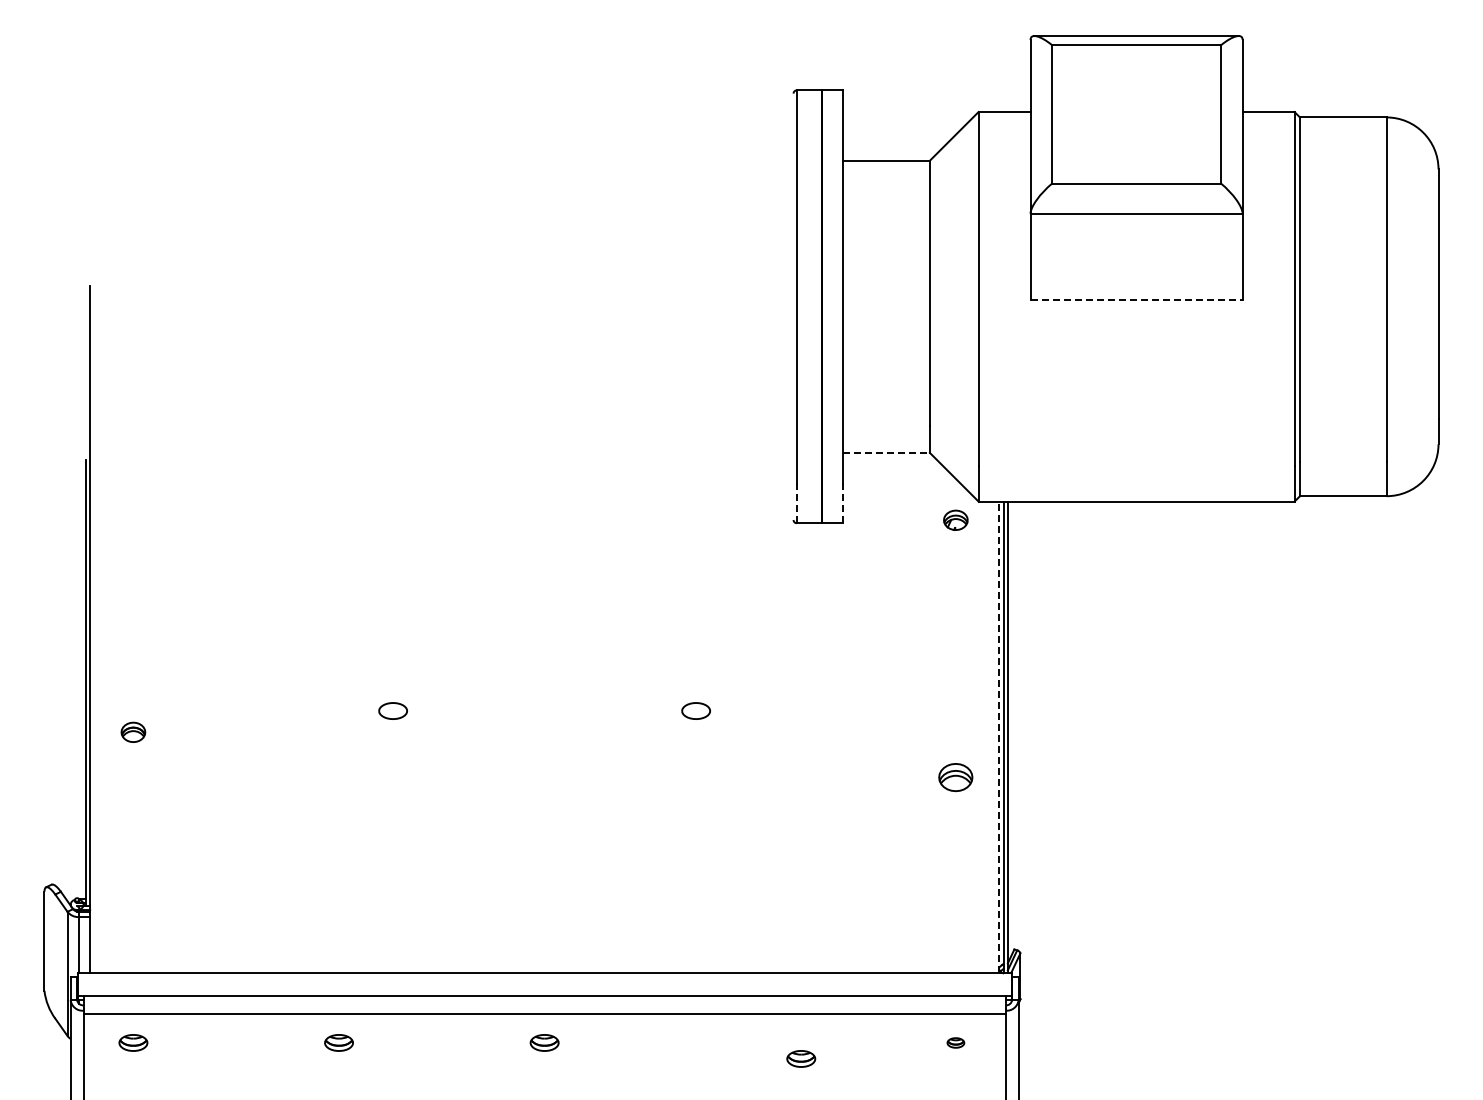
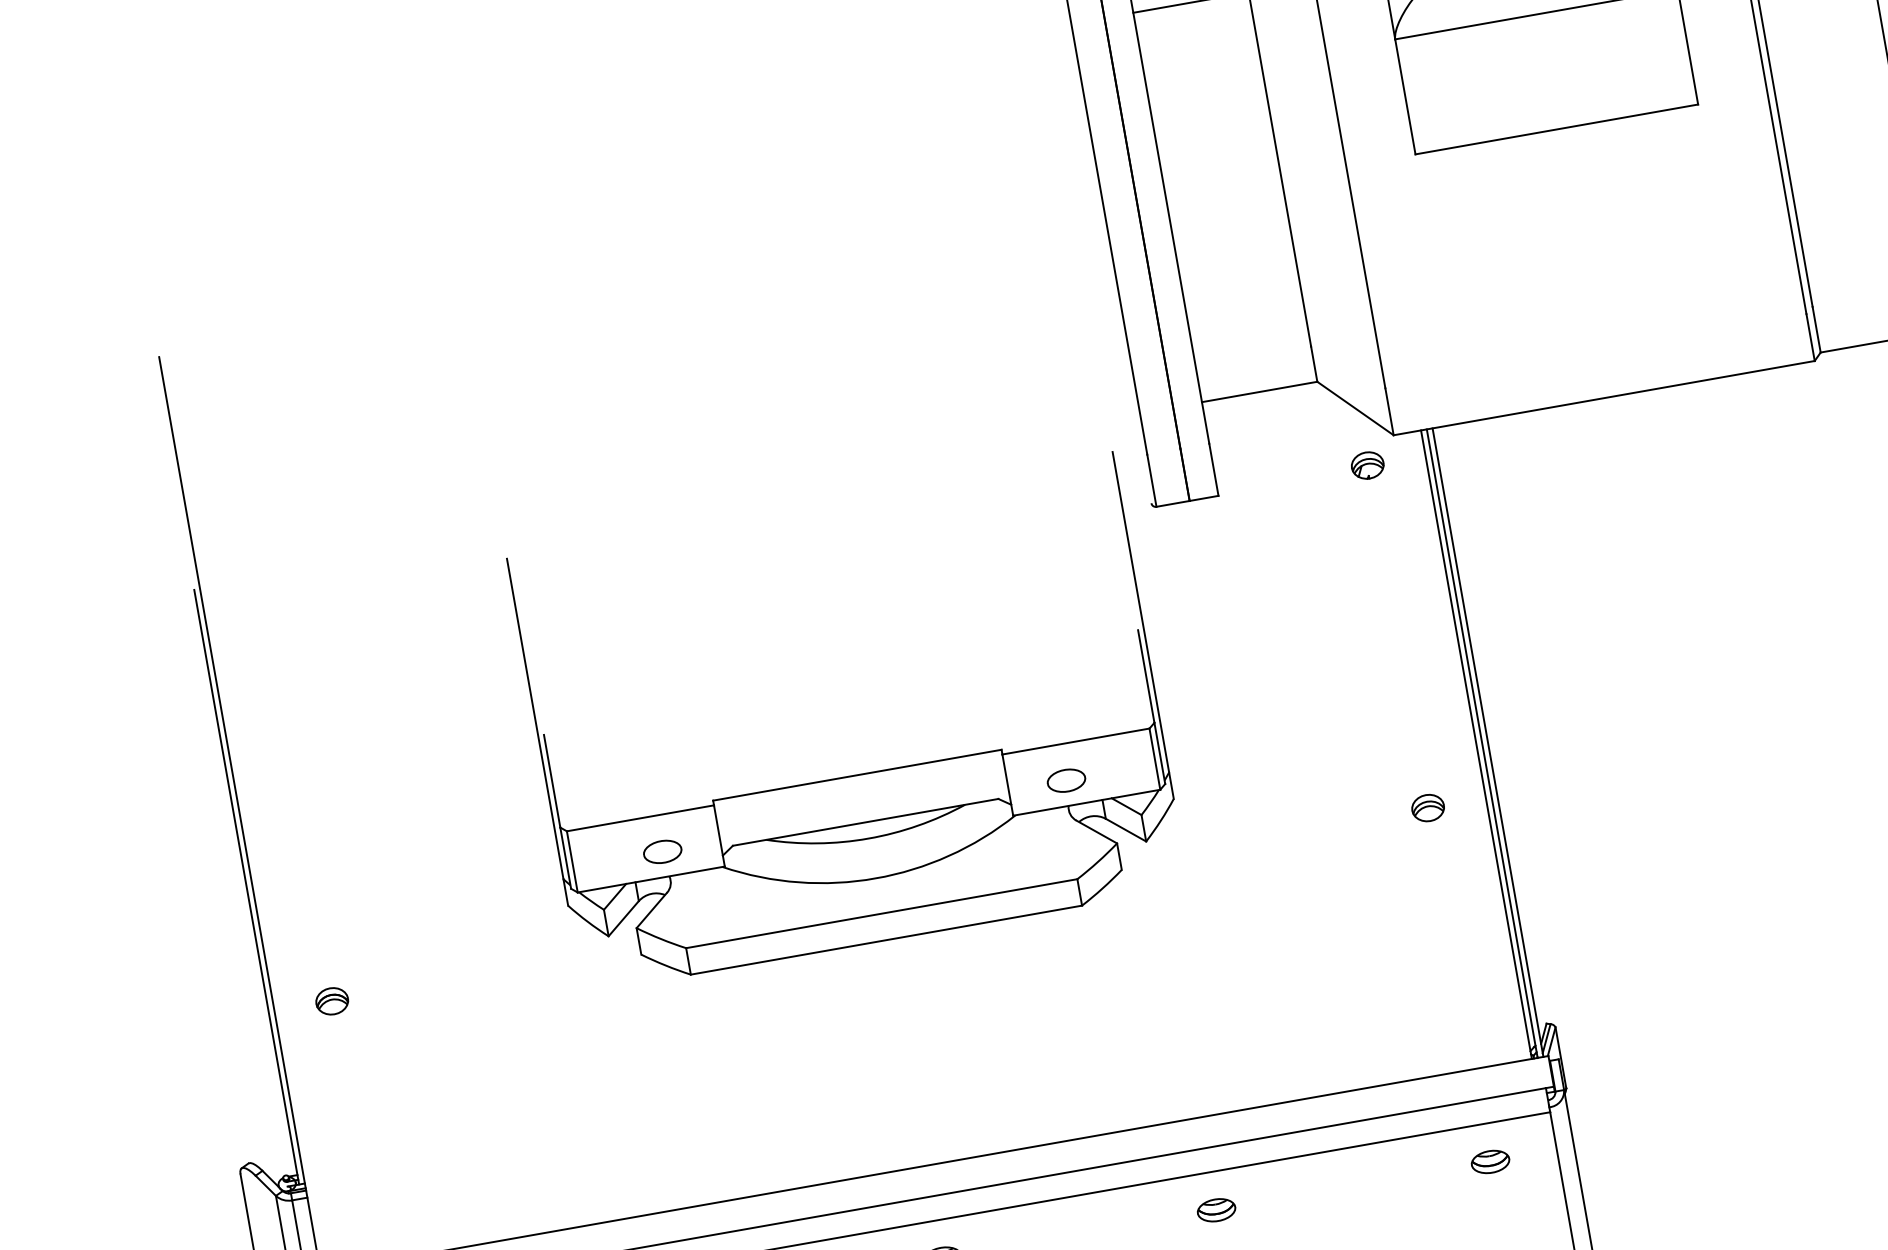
line: (1137, 299) -> (1557, 128), dashed -> solid
line: (887, 452) -> (1260, 391), dashed -> solid
line: (796, 503) -> (1151, 480), dashed -> solid
line: (843, 503) -> (1214, 469), dashed -> solid
part: (544, 679) -> (857, 774), added
part: (133, 731) -> (332, 1000), moved
line: (999, 737) -> (1476, 744), dashed -> solid
part: (955, 776) -> (1427, 806), size x0.71
part: (955, 1042) -> (1489, 1161), size x1.67
part: (801, 1058) -> (1216, 1209), moved

